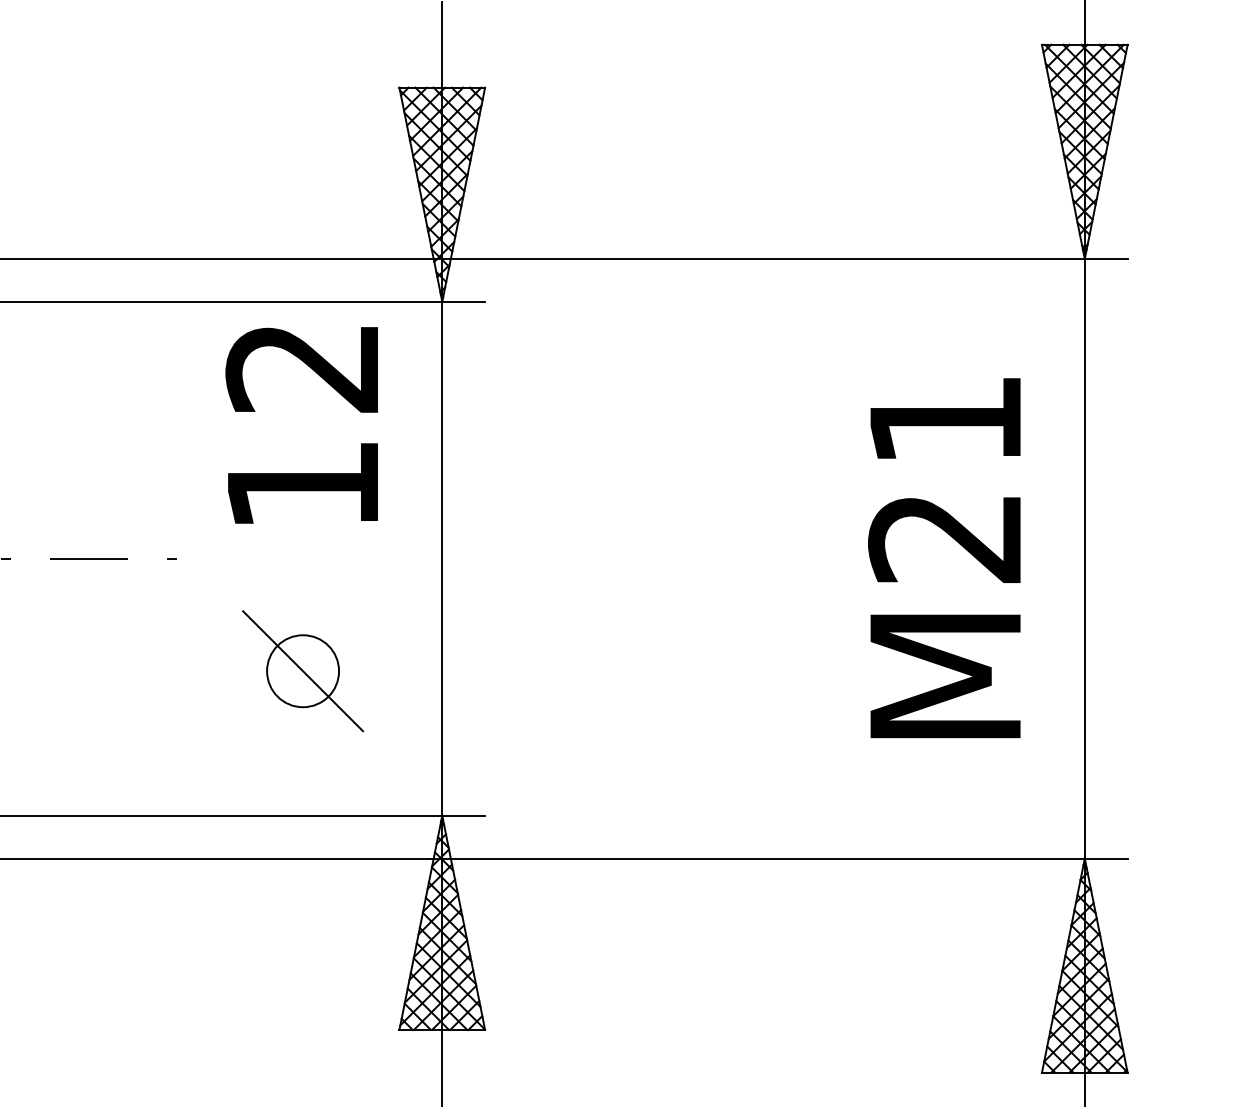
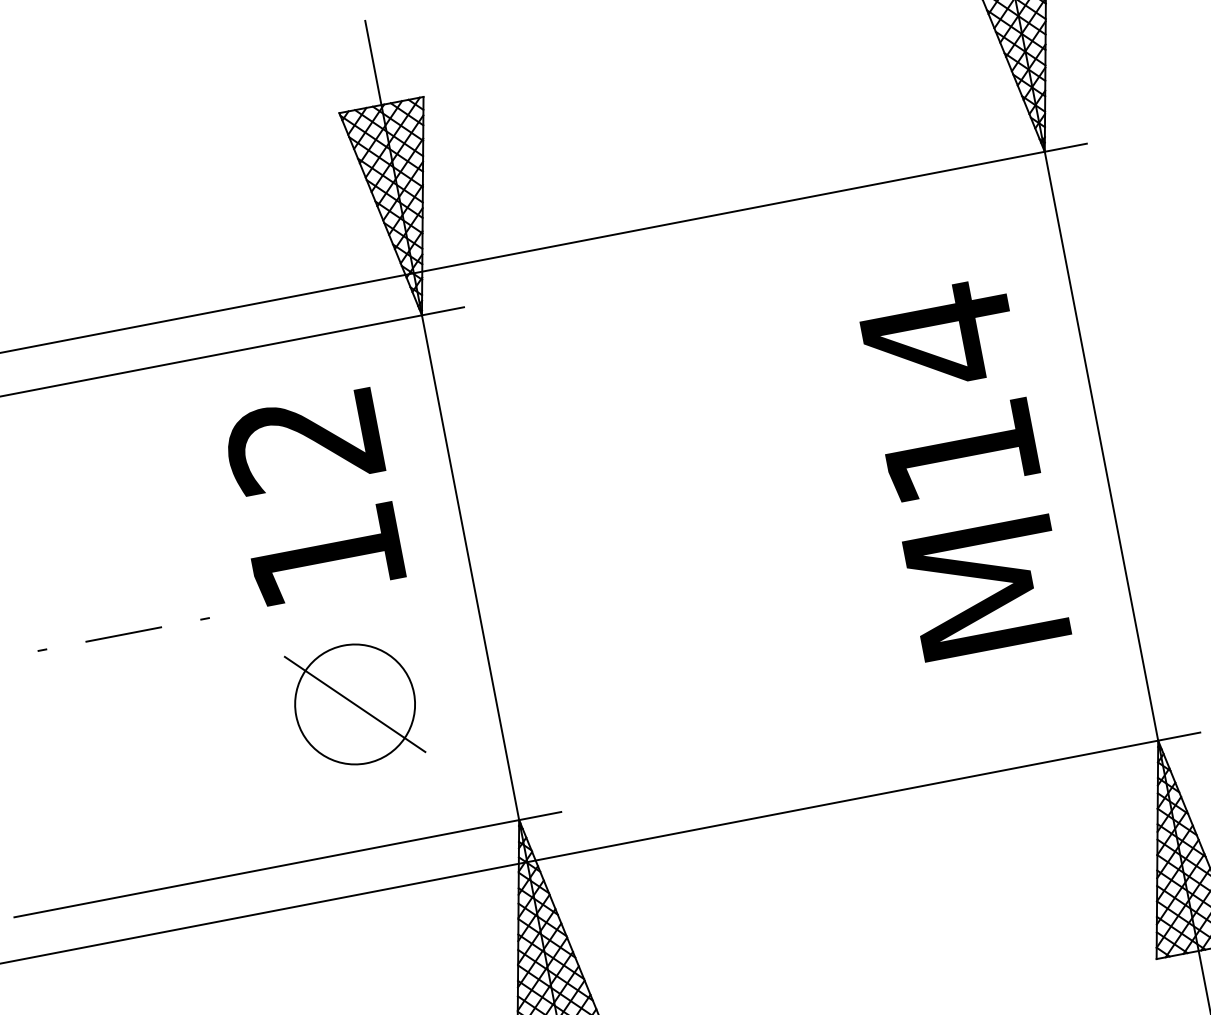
text: (301, 425) -> (313, 497), moved
text: (944, 477) -> (948, 392), M21 -> M14
circle: (303, 671) -> (355, 704), size x1.67

